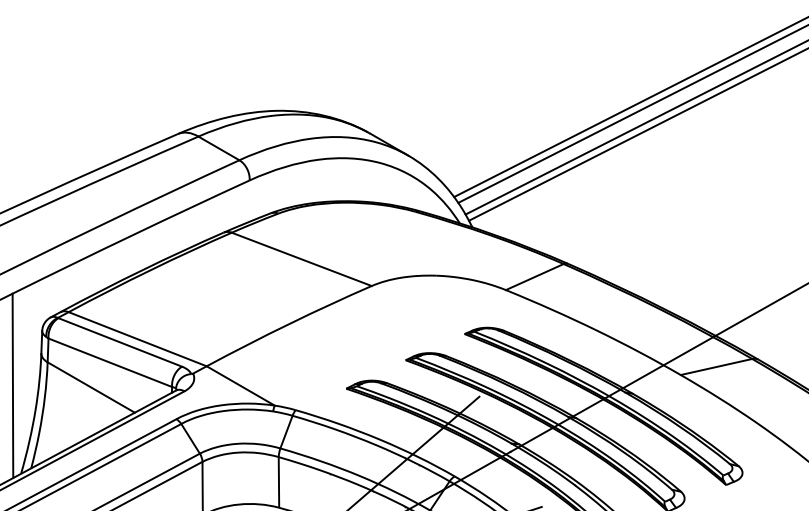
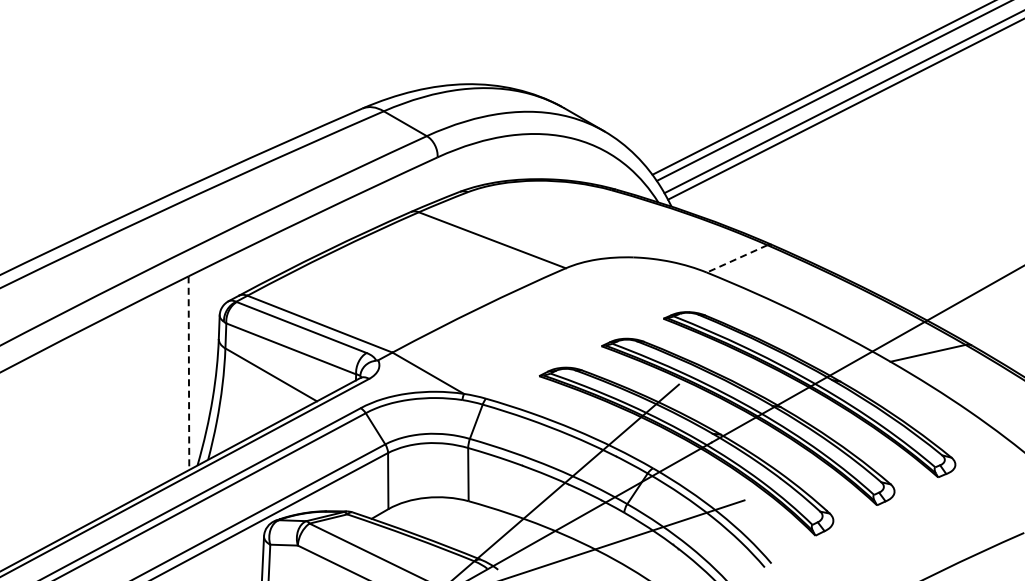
line: (534, 277) -> (736, 259), solid -> dashed
line: (12, 386) -> (188, 373), solid -> dashed

